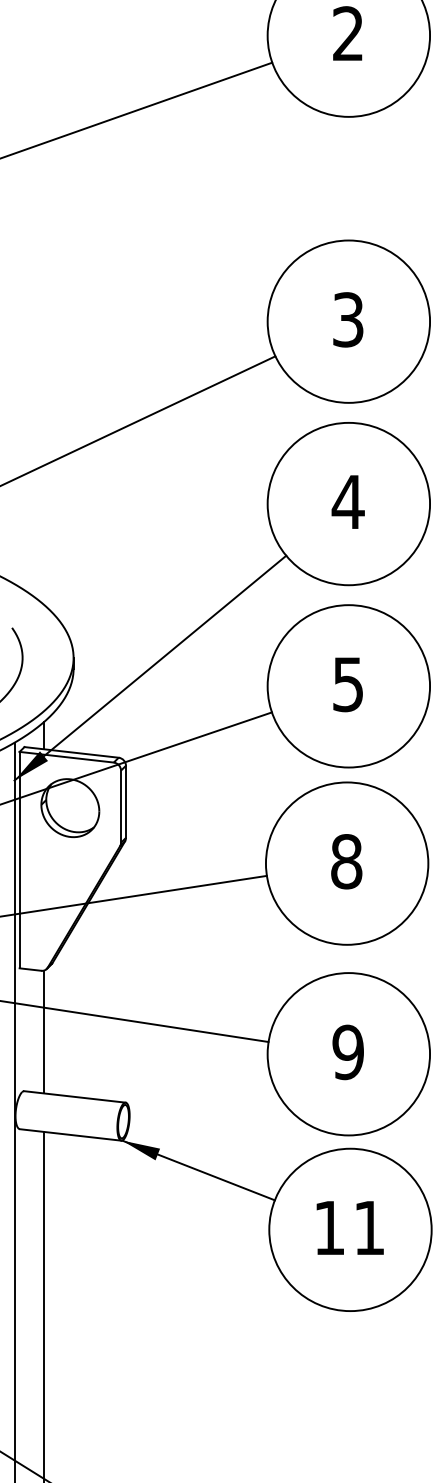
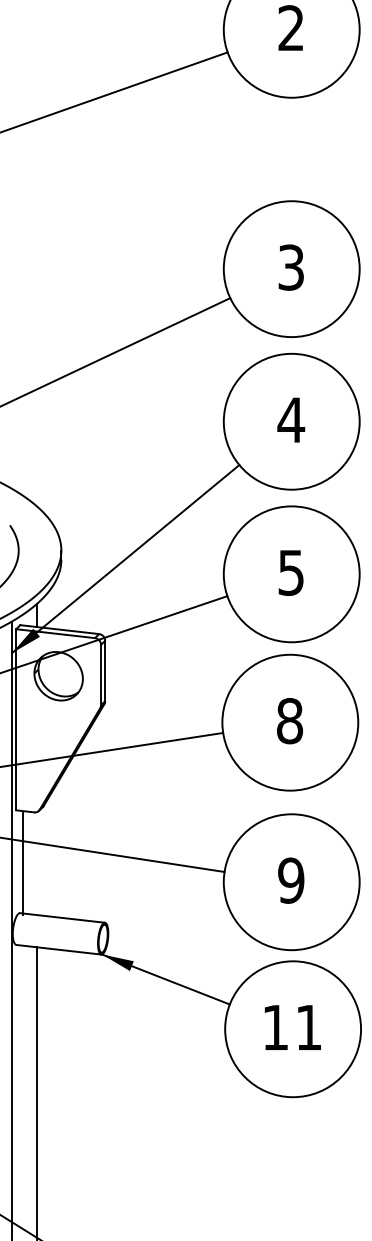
line: (44, 1031) -> (22, 863), moved

